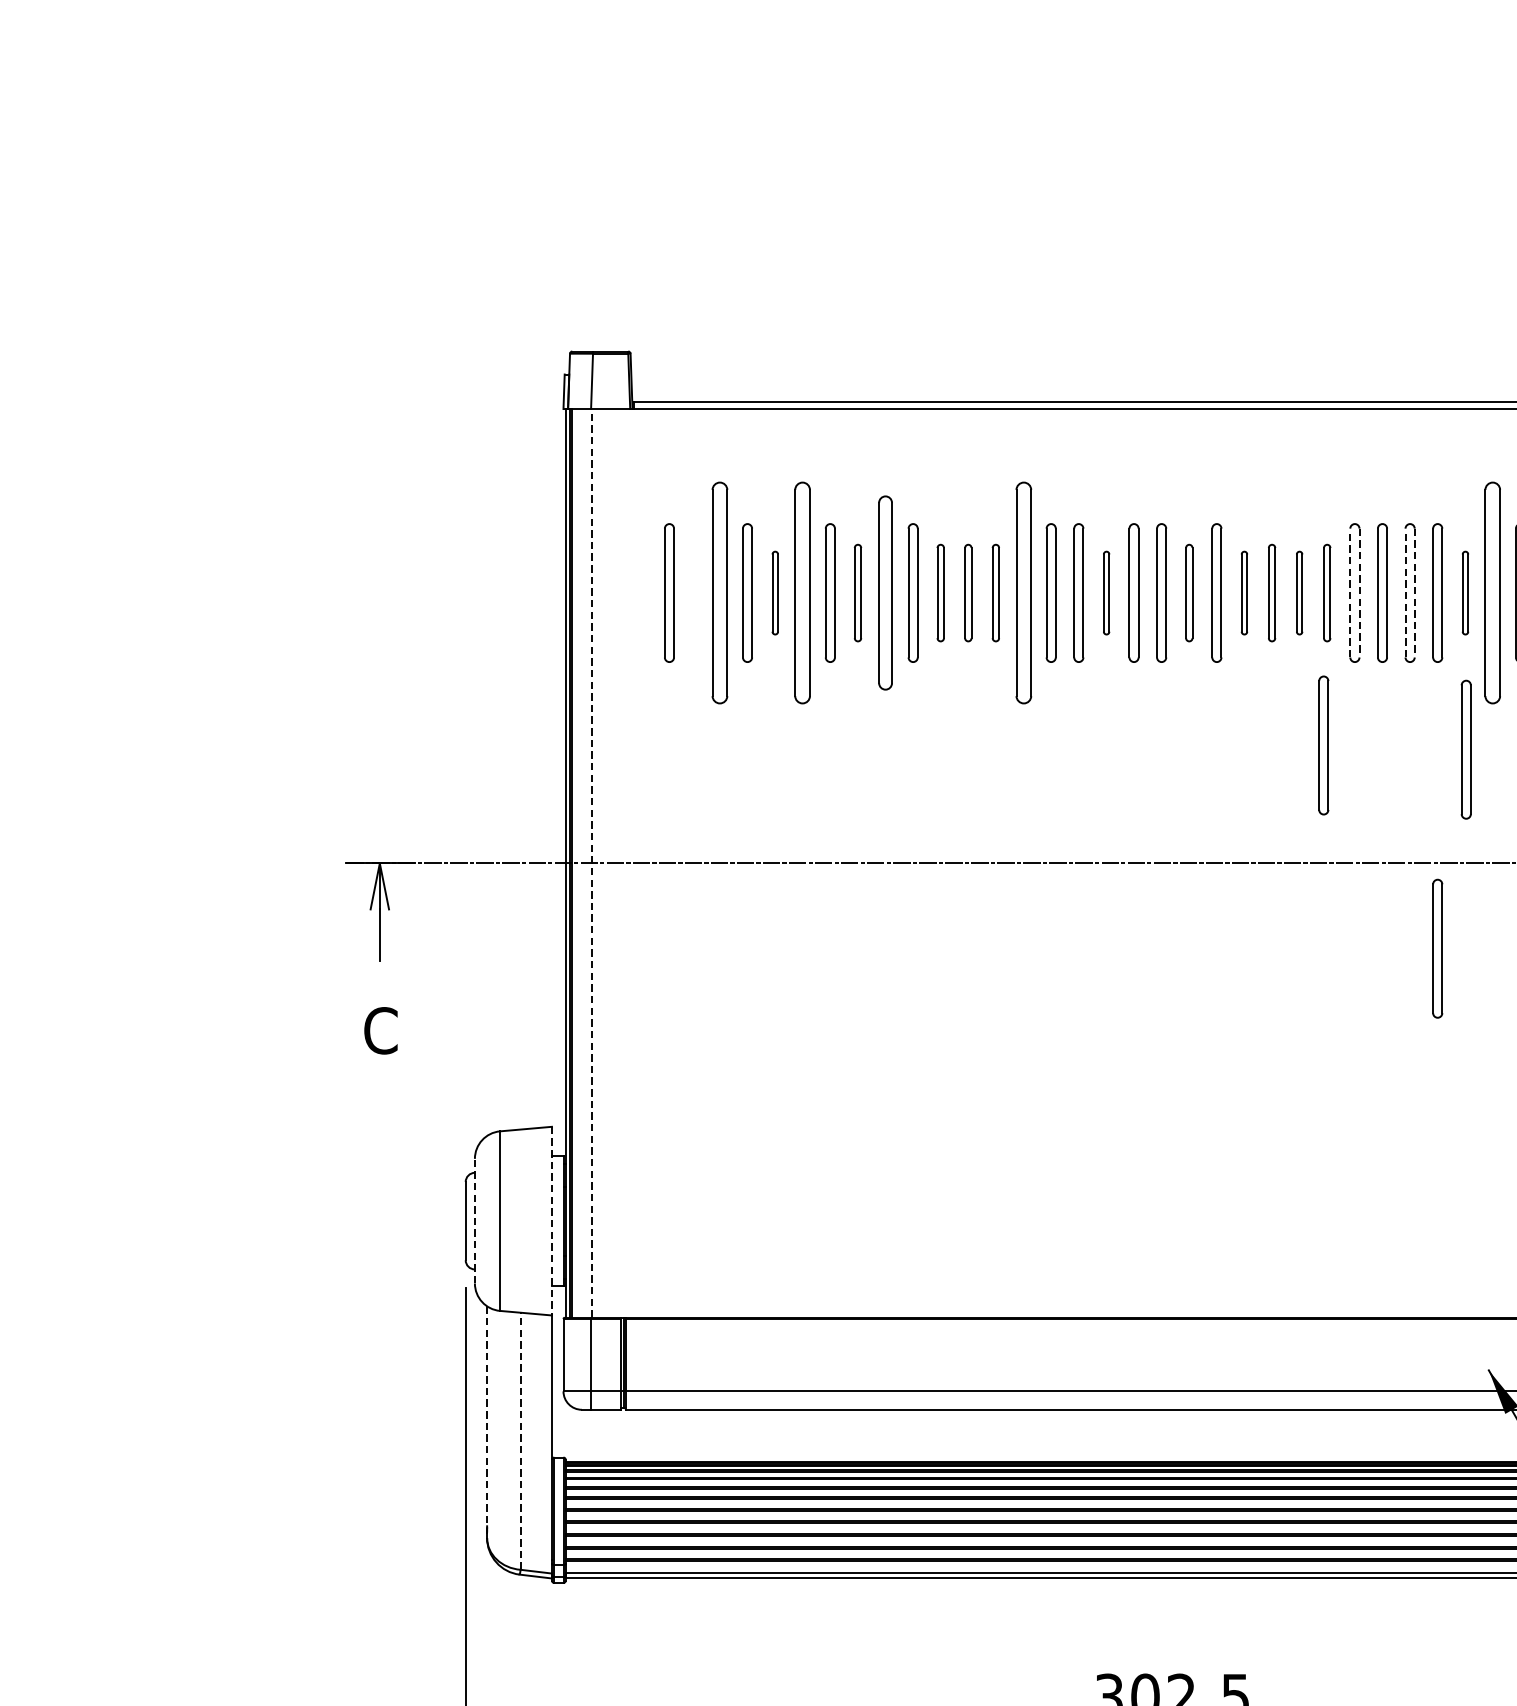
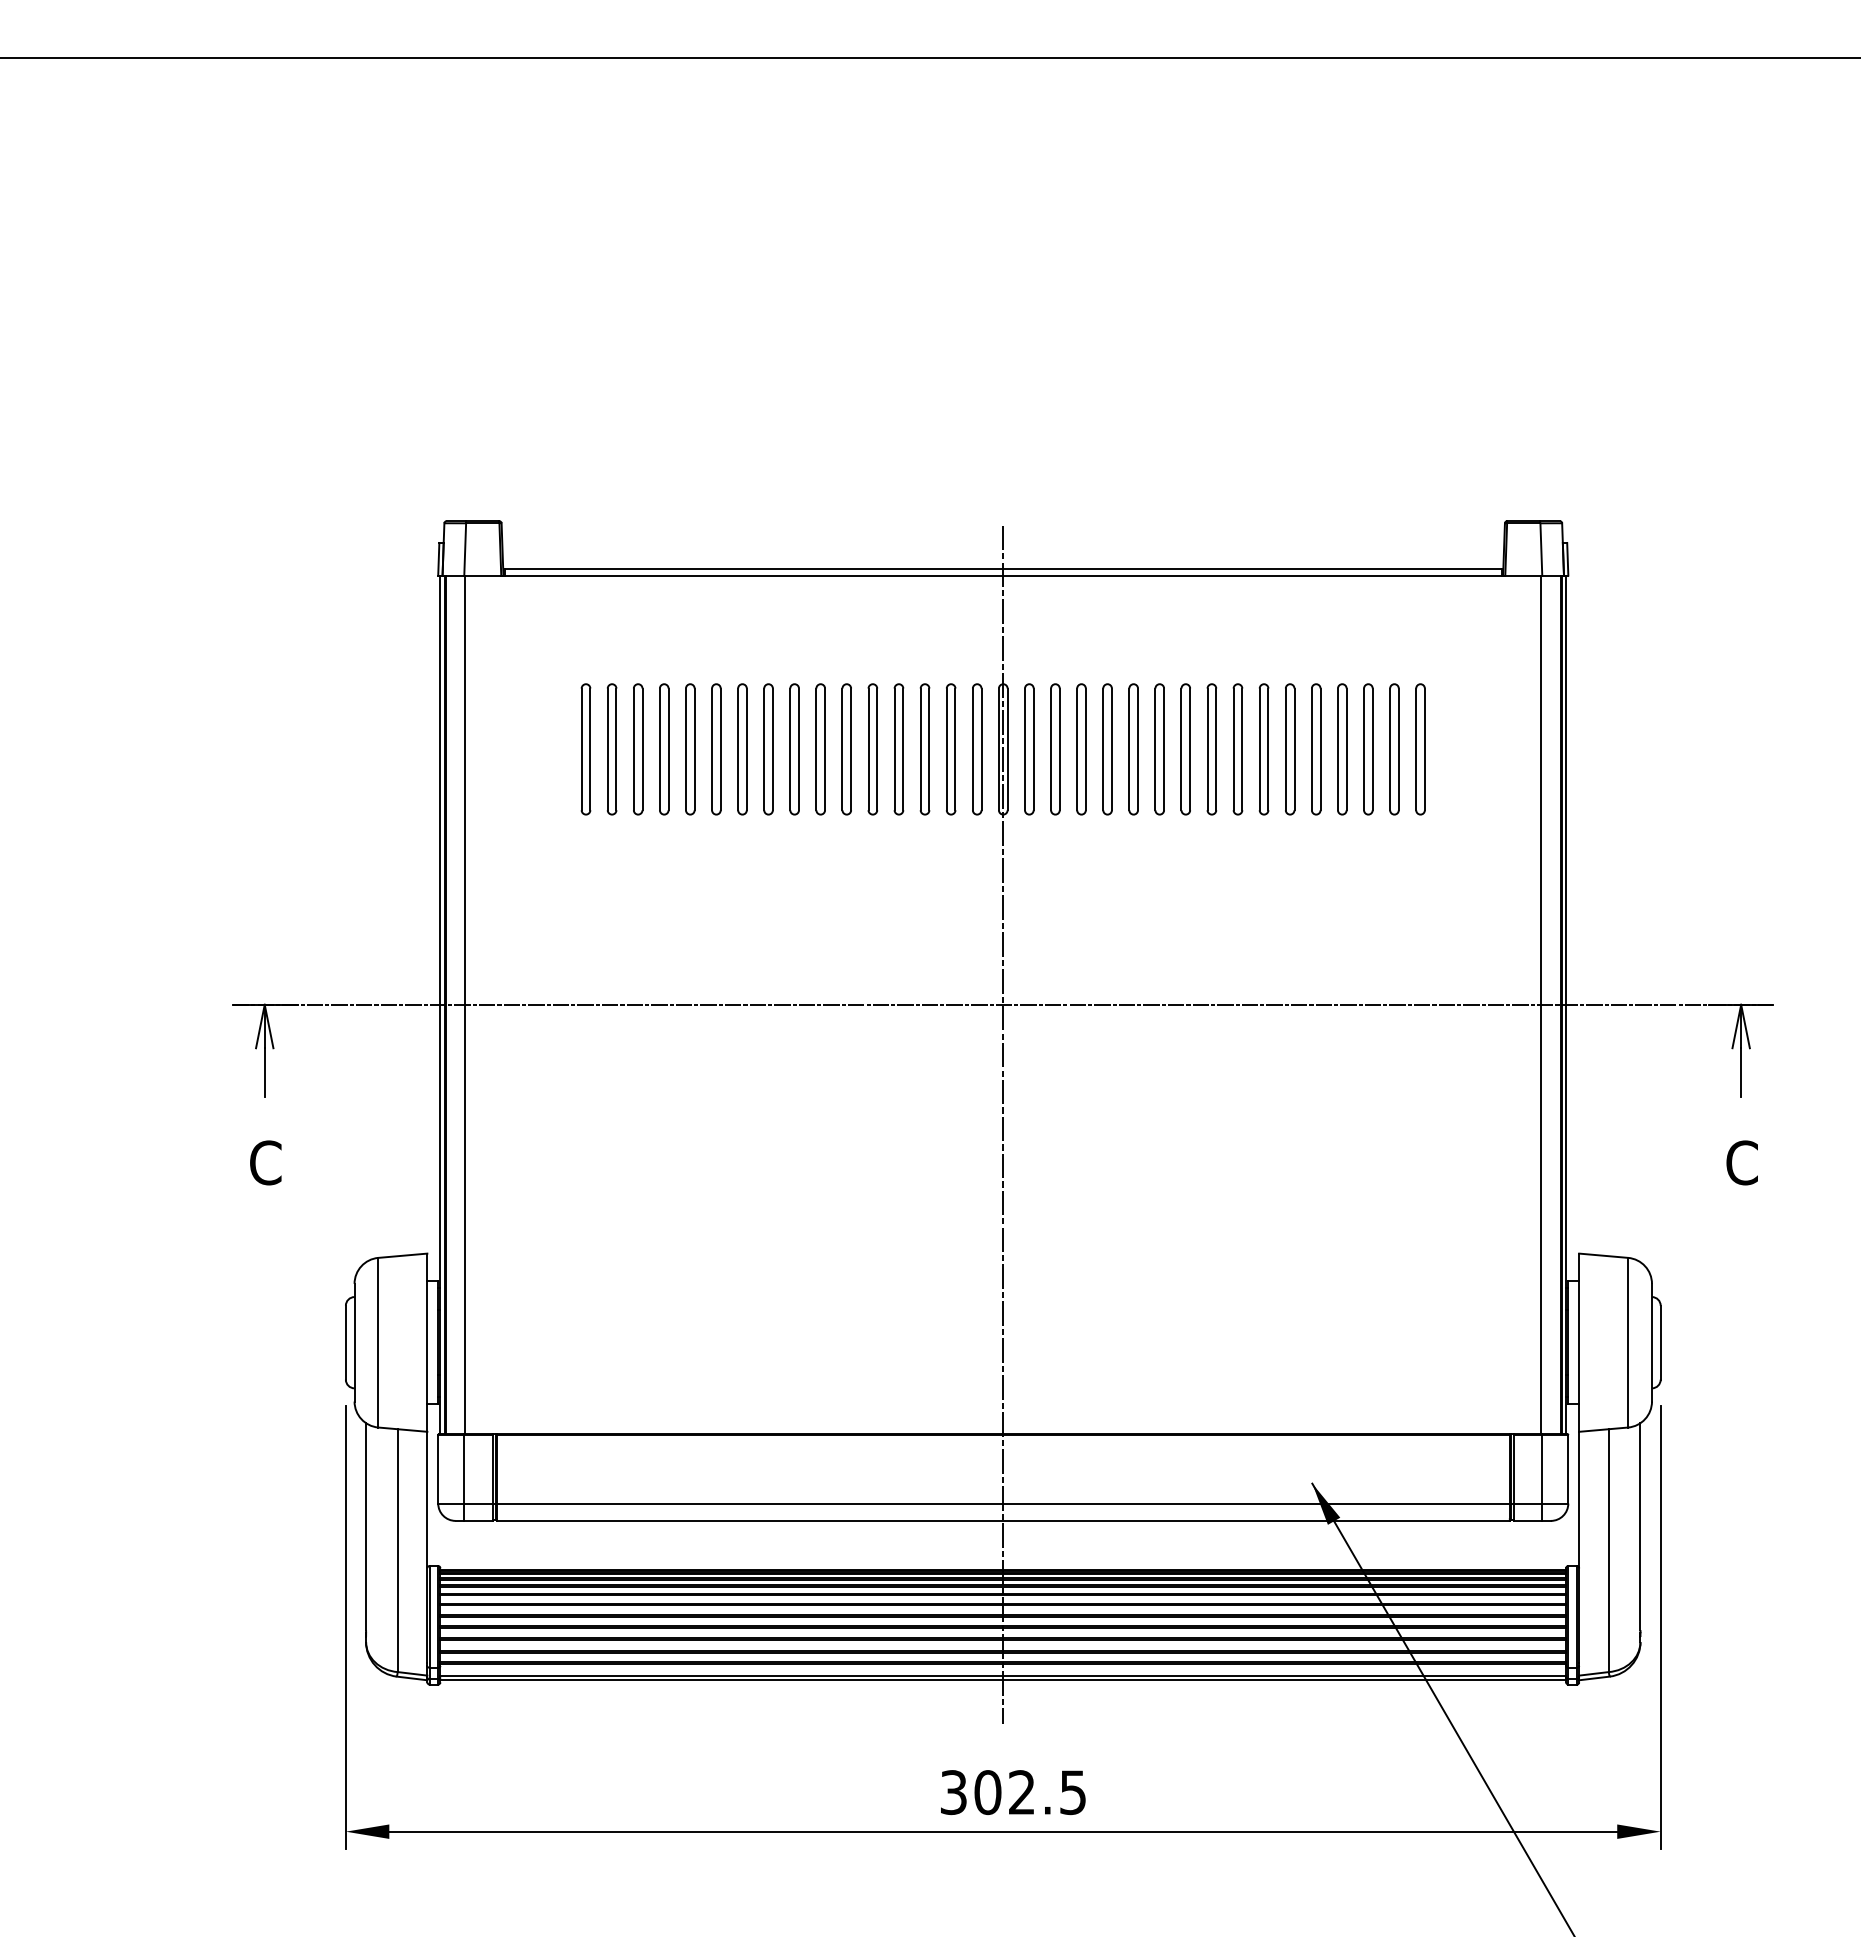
part: (669, 593) -> (538, 749), removed
part: (719, 593) -> (585, 749), size x0.62
part: (775, 593) -> (638, 749), size x1.67
part: (803, 593) -> (664, 749), size x0.62
part: (858, 593) -> (716, 749), size x1.43
part: (885, 593) -> (742, 749), size x0.71
part: (940, 593) -> (794, 749), size x1.43
part: (968, 593) -> (820, 749), size x1.43
part: (995, 593) -> (846, 749), size x1.43
part: (1023, 593) -> (872, 749), size x0.62
part: (1106, 593) -> (951, 749), size x1.67
part: (1189, 593) -> (1029, 749), size x1.43
part: (1244, 593) -> (1081, 749), size x1.67
part: (1271, 593) -> (1107, 749), size x1.43
part: (1299, 593) -> (1133, 749), size x1.67
part: (1327, 593) -> (1159, 749), size x1.43
line: (1350, 593) -> (1181, 749), dashed -> solid
line: (1359, 593) -> (1190, 749), dashed -> solid
line: (1405, 593) -> (1233, 749), dashed -> solid
line: (1414, 593) -> (1242, 749), dashed -> solid
part: (1465, 593) -> (1290, 749), size x1.67
part: (1493, 593) -> (1316, 749), size x0.62
part: (1323, 745) -> (1156, 893), removed
part: (1465, 749) -> (1290, 897), removed
line: (592, 863) -> (465, 1004), dashed -> solid
part: (1437, 948) -> (1263, 1085), removed
line: (1161, 990) -> (1003, 1124), added
line: (474, 1220) -> (354, 1342), dashed -> solid
line: (552, 1221) -> (427, 1343), dashed -> solid
line: (487, 1416) -> (366, 1527), dashed -> solid
line: (520, 1441) -> (397, 1550), dashed -> solid

